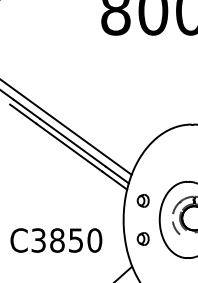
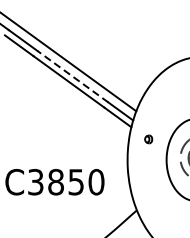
line: (73, 142) -> (73, 76), solid -> dashed
part: (142, 200) -> (147, 138), size x0.6
part: (142, 238) -> (147, 180), removed

